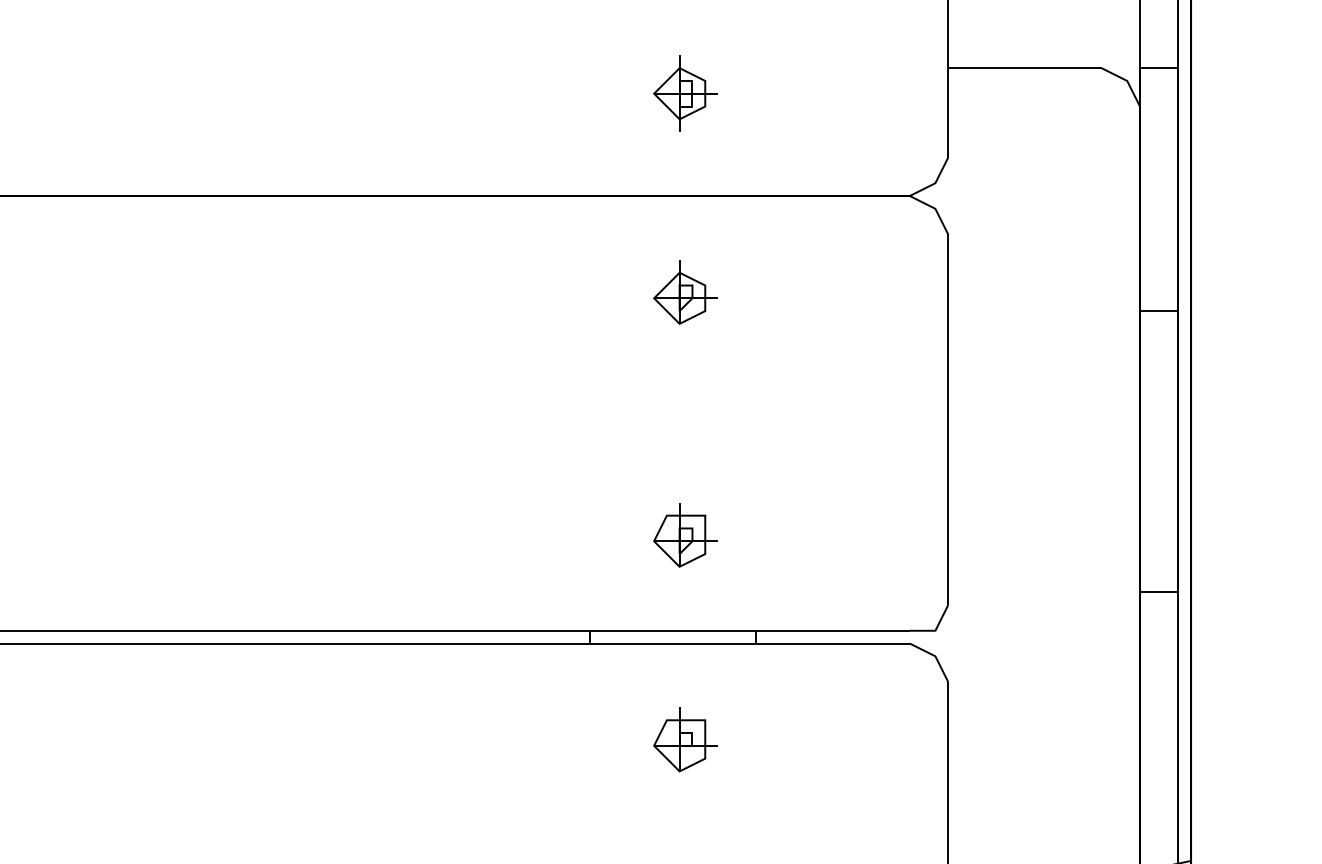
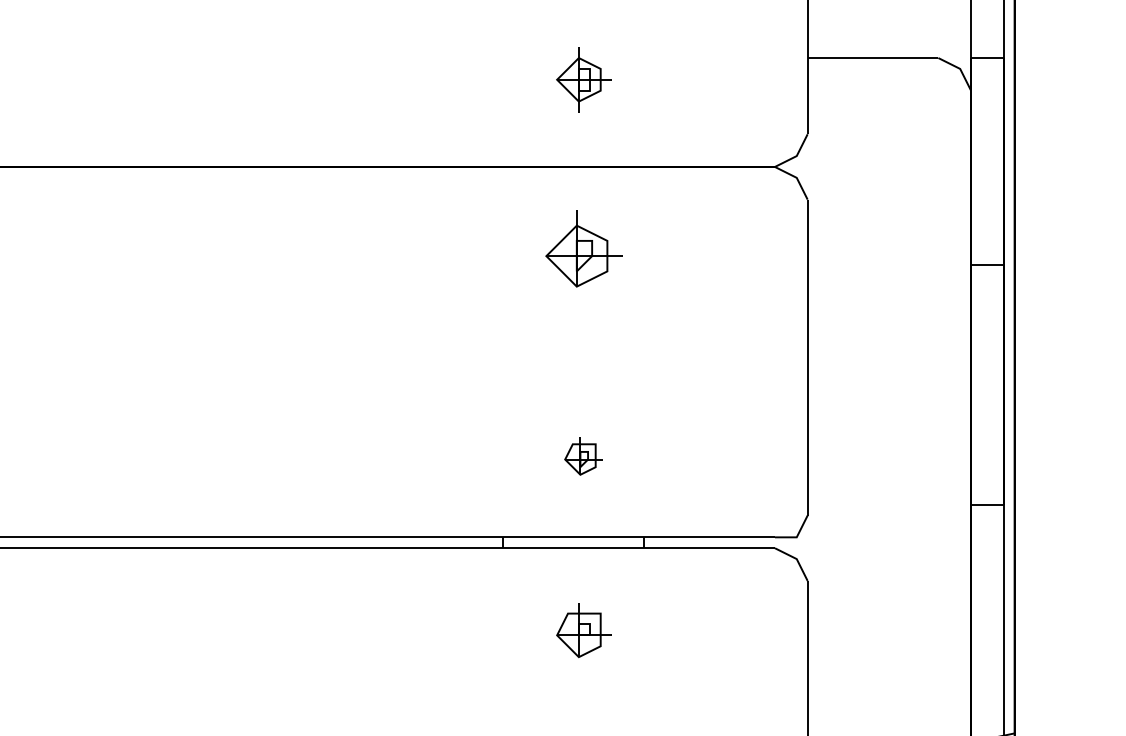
part: (685, 291) -> (583, 248), size x1.4
part: (685, 534) -> (583, 455), size x0.7

